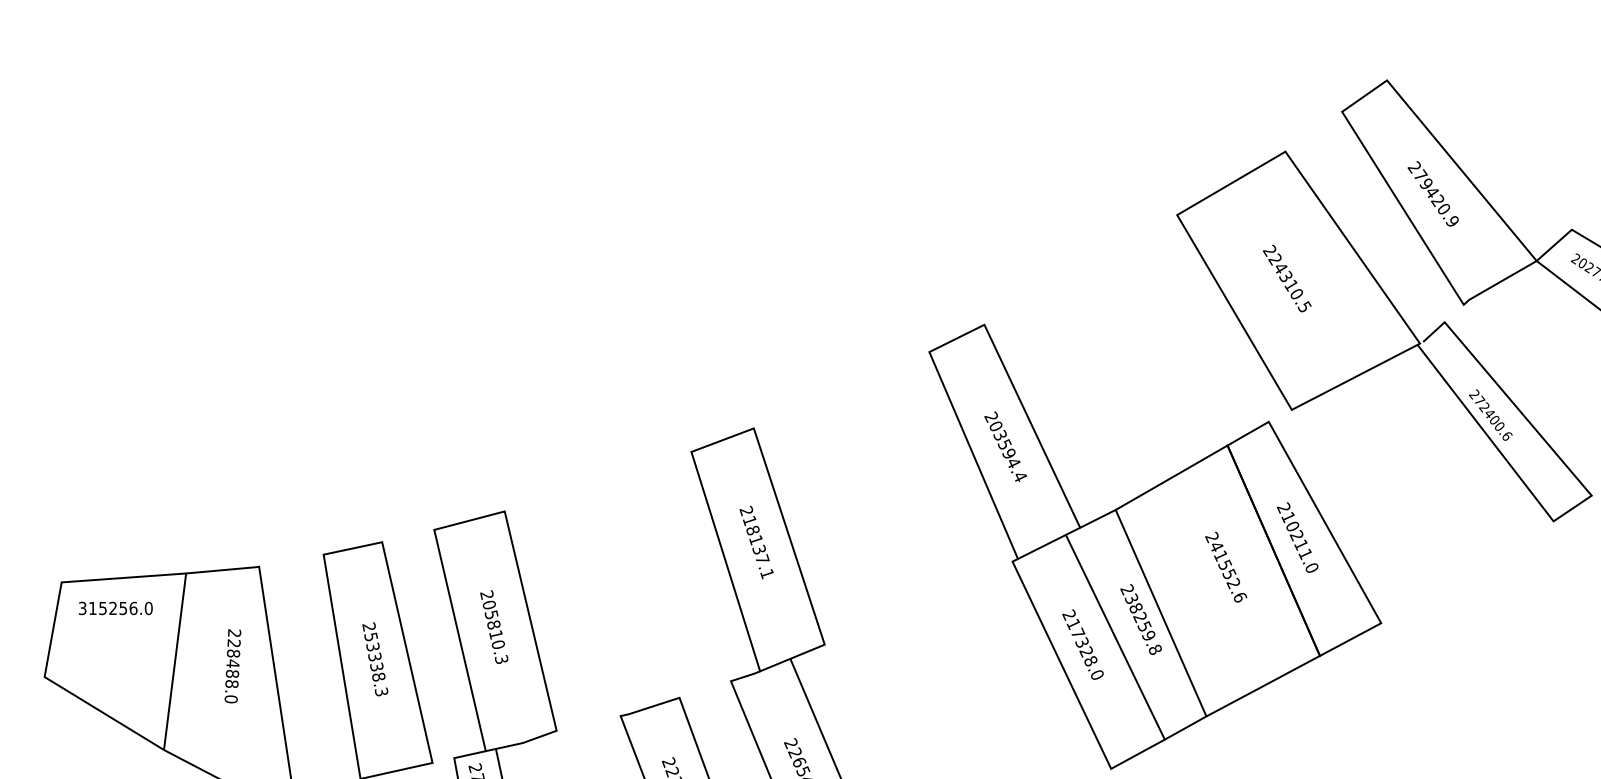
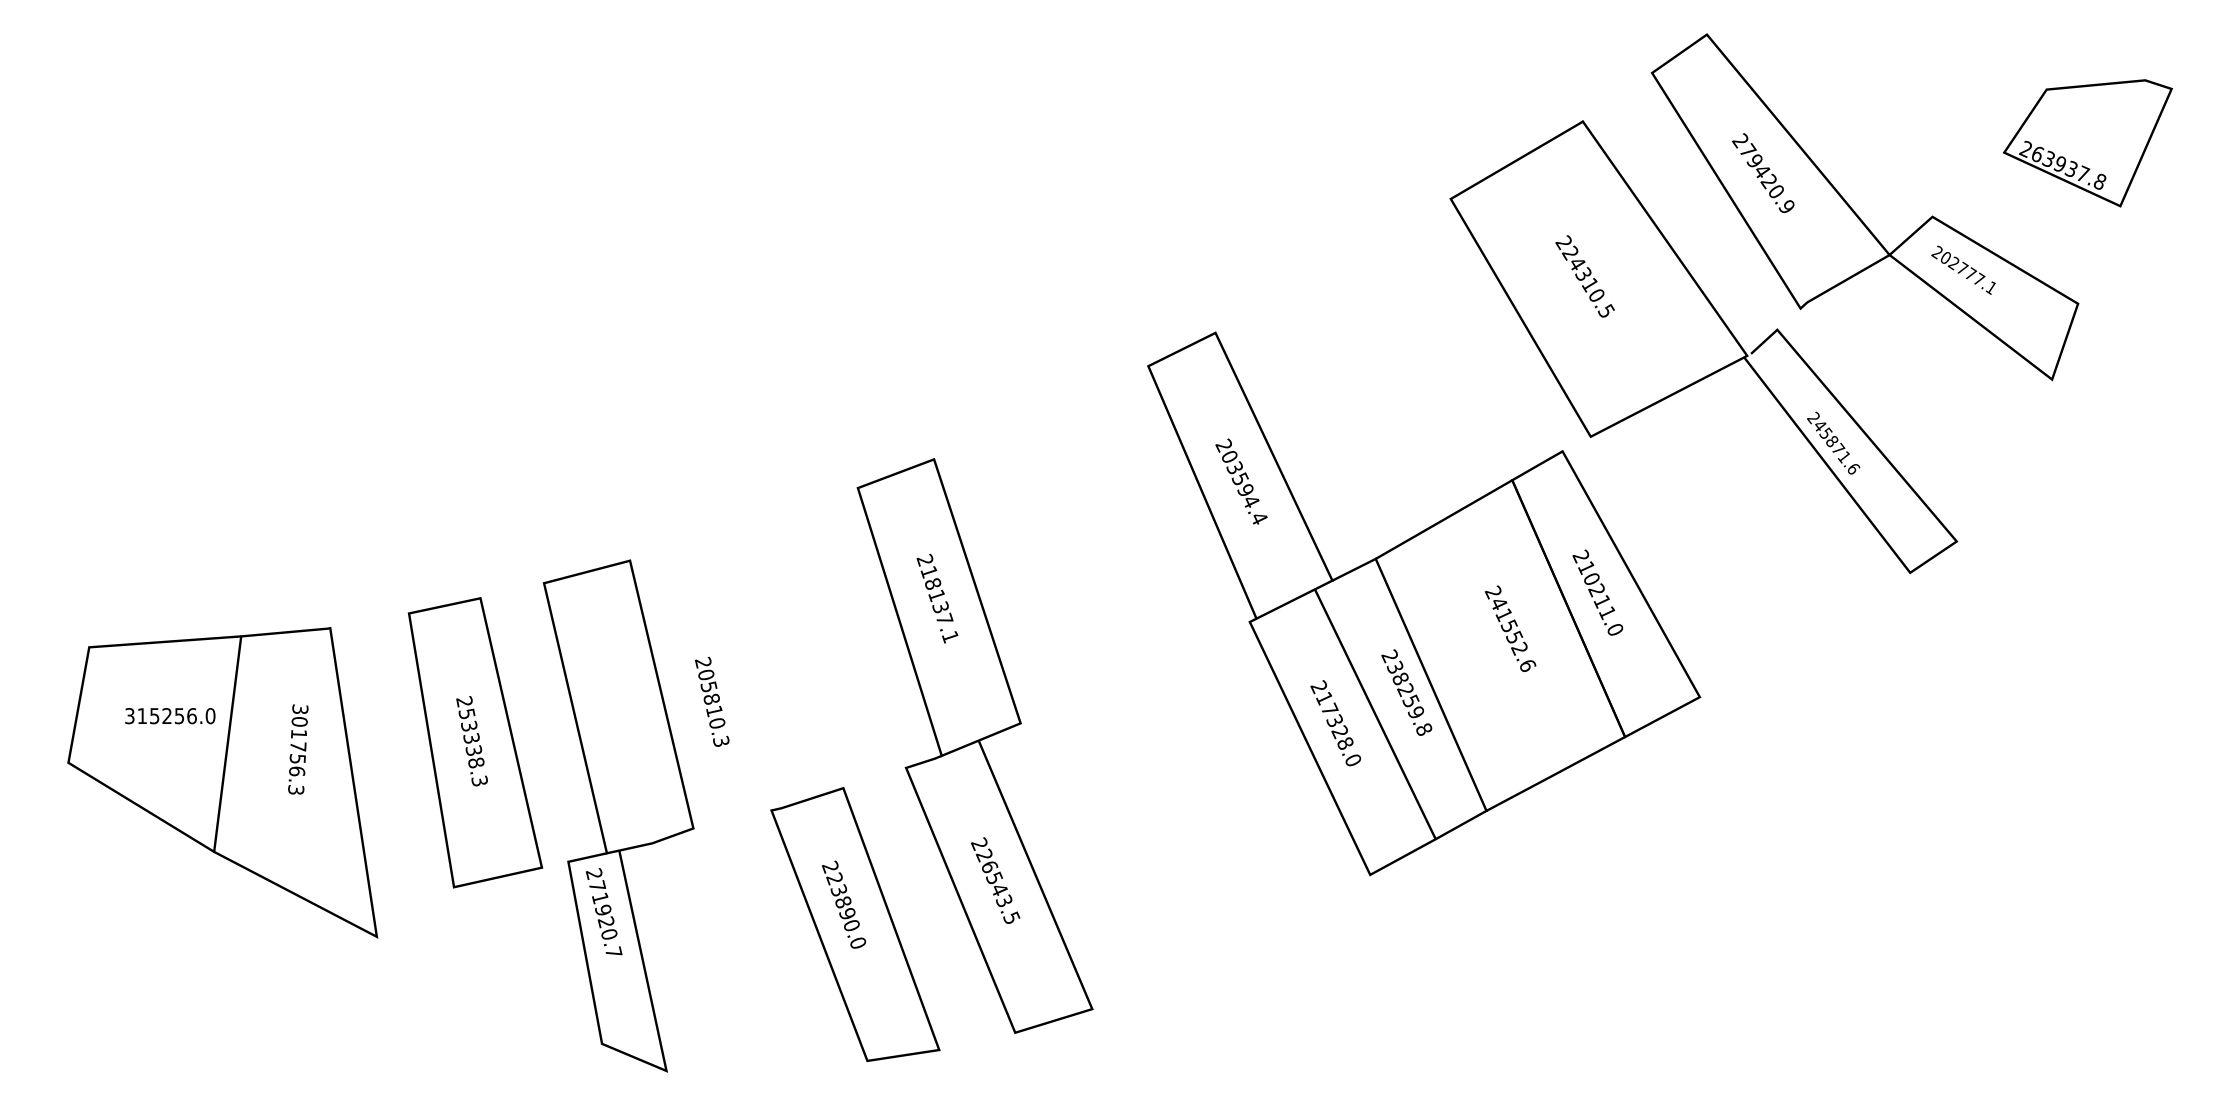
text: (1489, 413) -> (1832, 441), 272400.6 -> 245871.6
text: (115, 608) -> (170, 716), moved
text: (494, 626) -> (712, 701), moved
text: (233, 666) -> (298, 749), 228488.0 -> 301756.3

